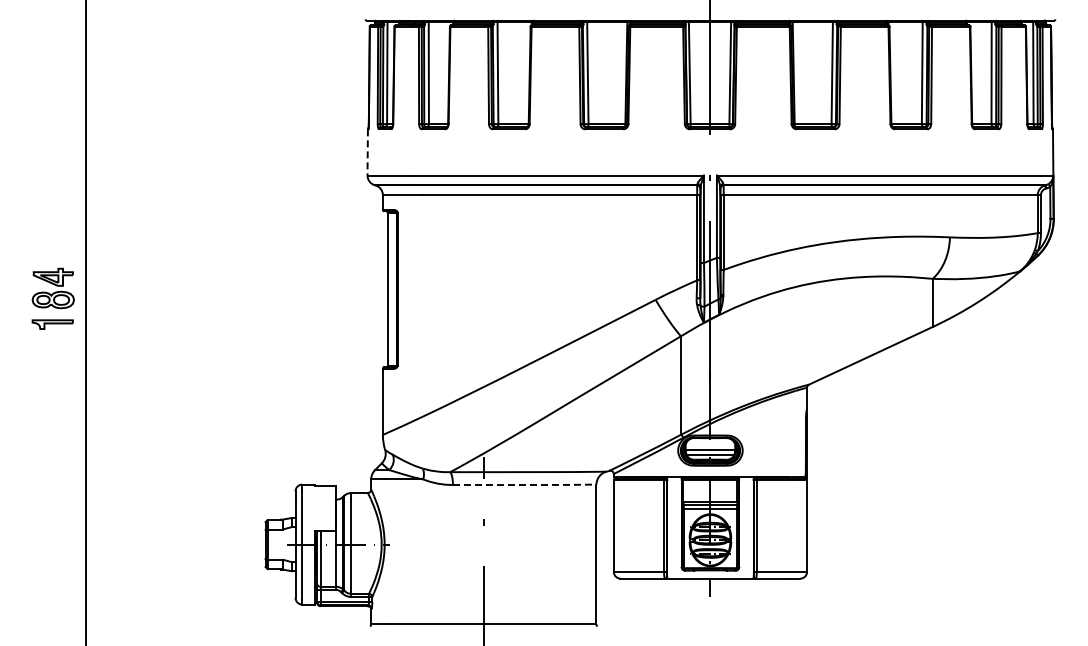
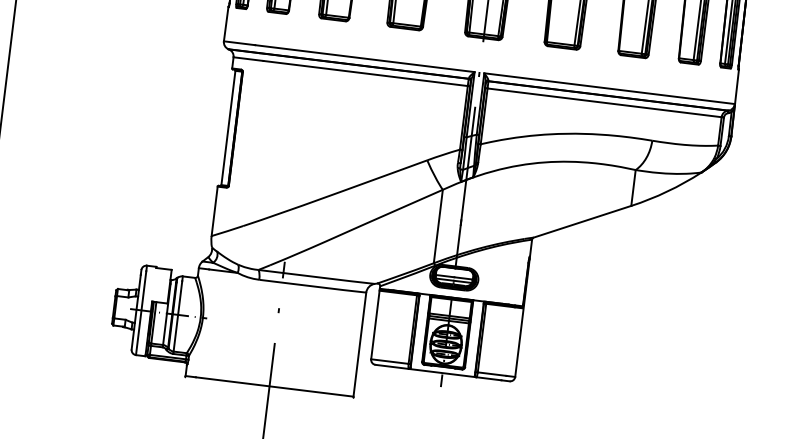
line: (367, 152) -> (226, 24), dashed -> solid
line: (525, 485) -> (313, 286), dashed -> solid

